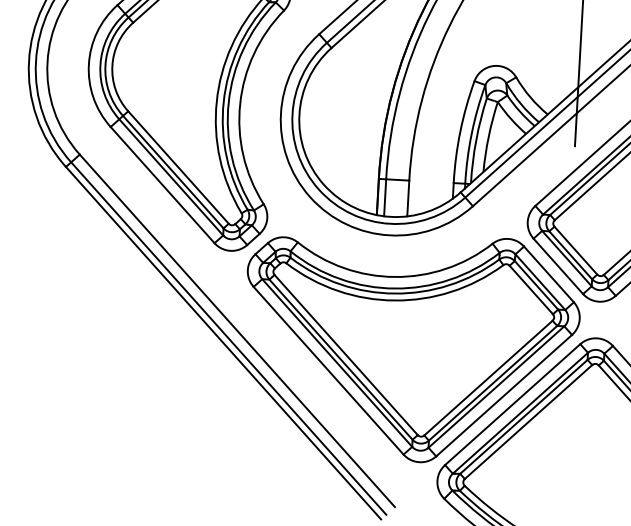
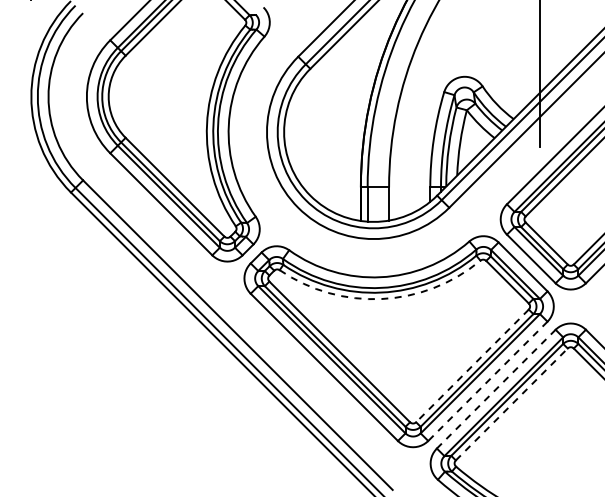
arc: (394, 301) -> (381, 299), solid -> dashed
line: (488, 377) -> (472, 365), solid -> dashed
line: (503, 395) -> (487, 381), solid -> dashed
line: (512, 405) -> (496, 389), solid -> dashed
line: (529, 422) -> (512, 404), solid -> dashed

